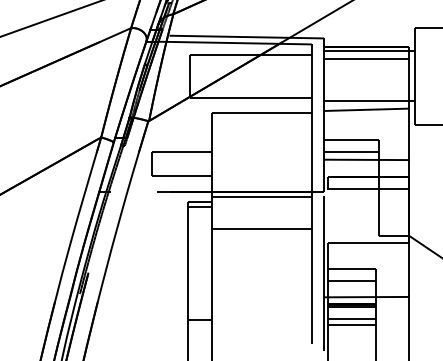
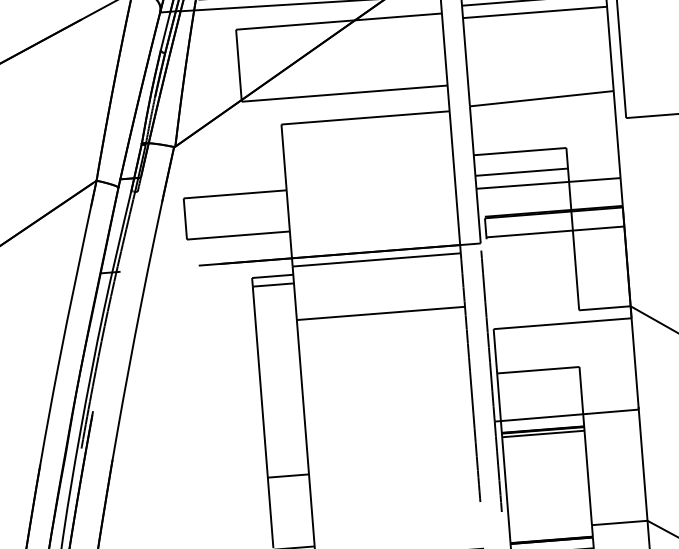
line: (369, 101) -> (545, 84), removed
line: (351, 281) -> (539, 391), removed
line: (351, 319) -> (544, 455), removed
line: (351, 324) -> (544, 463), removed

